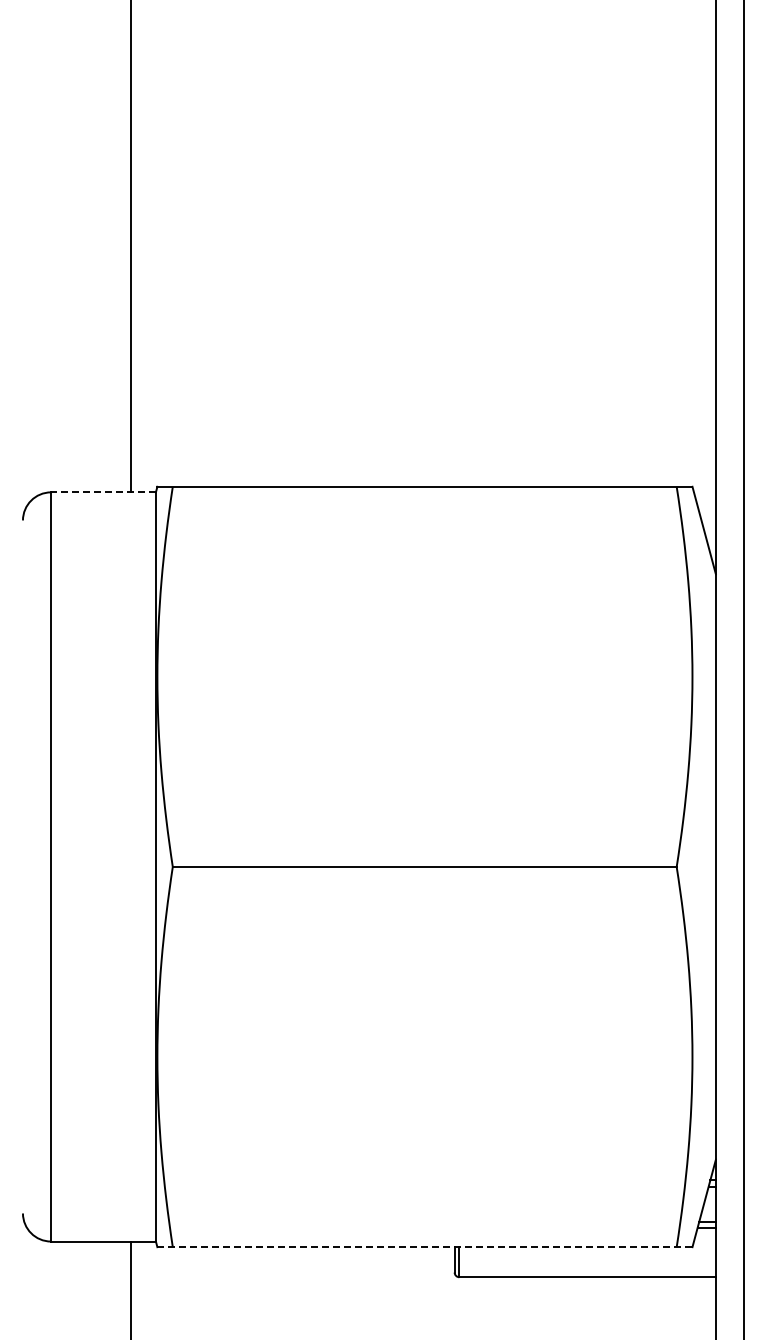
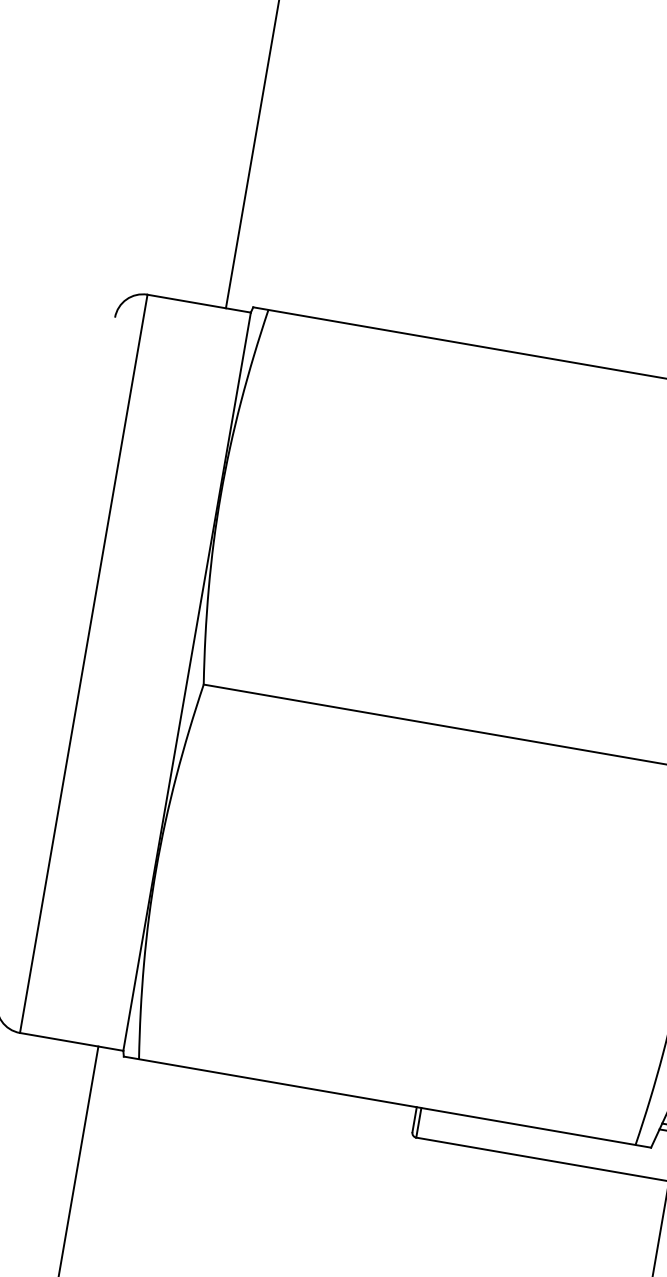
line: (103, 492) -> (199, 303), dashed -> solid
line: (424, 1247) -> (386, 1102), dashed -> solid

